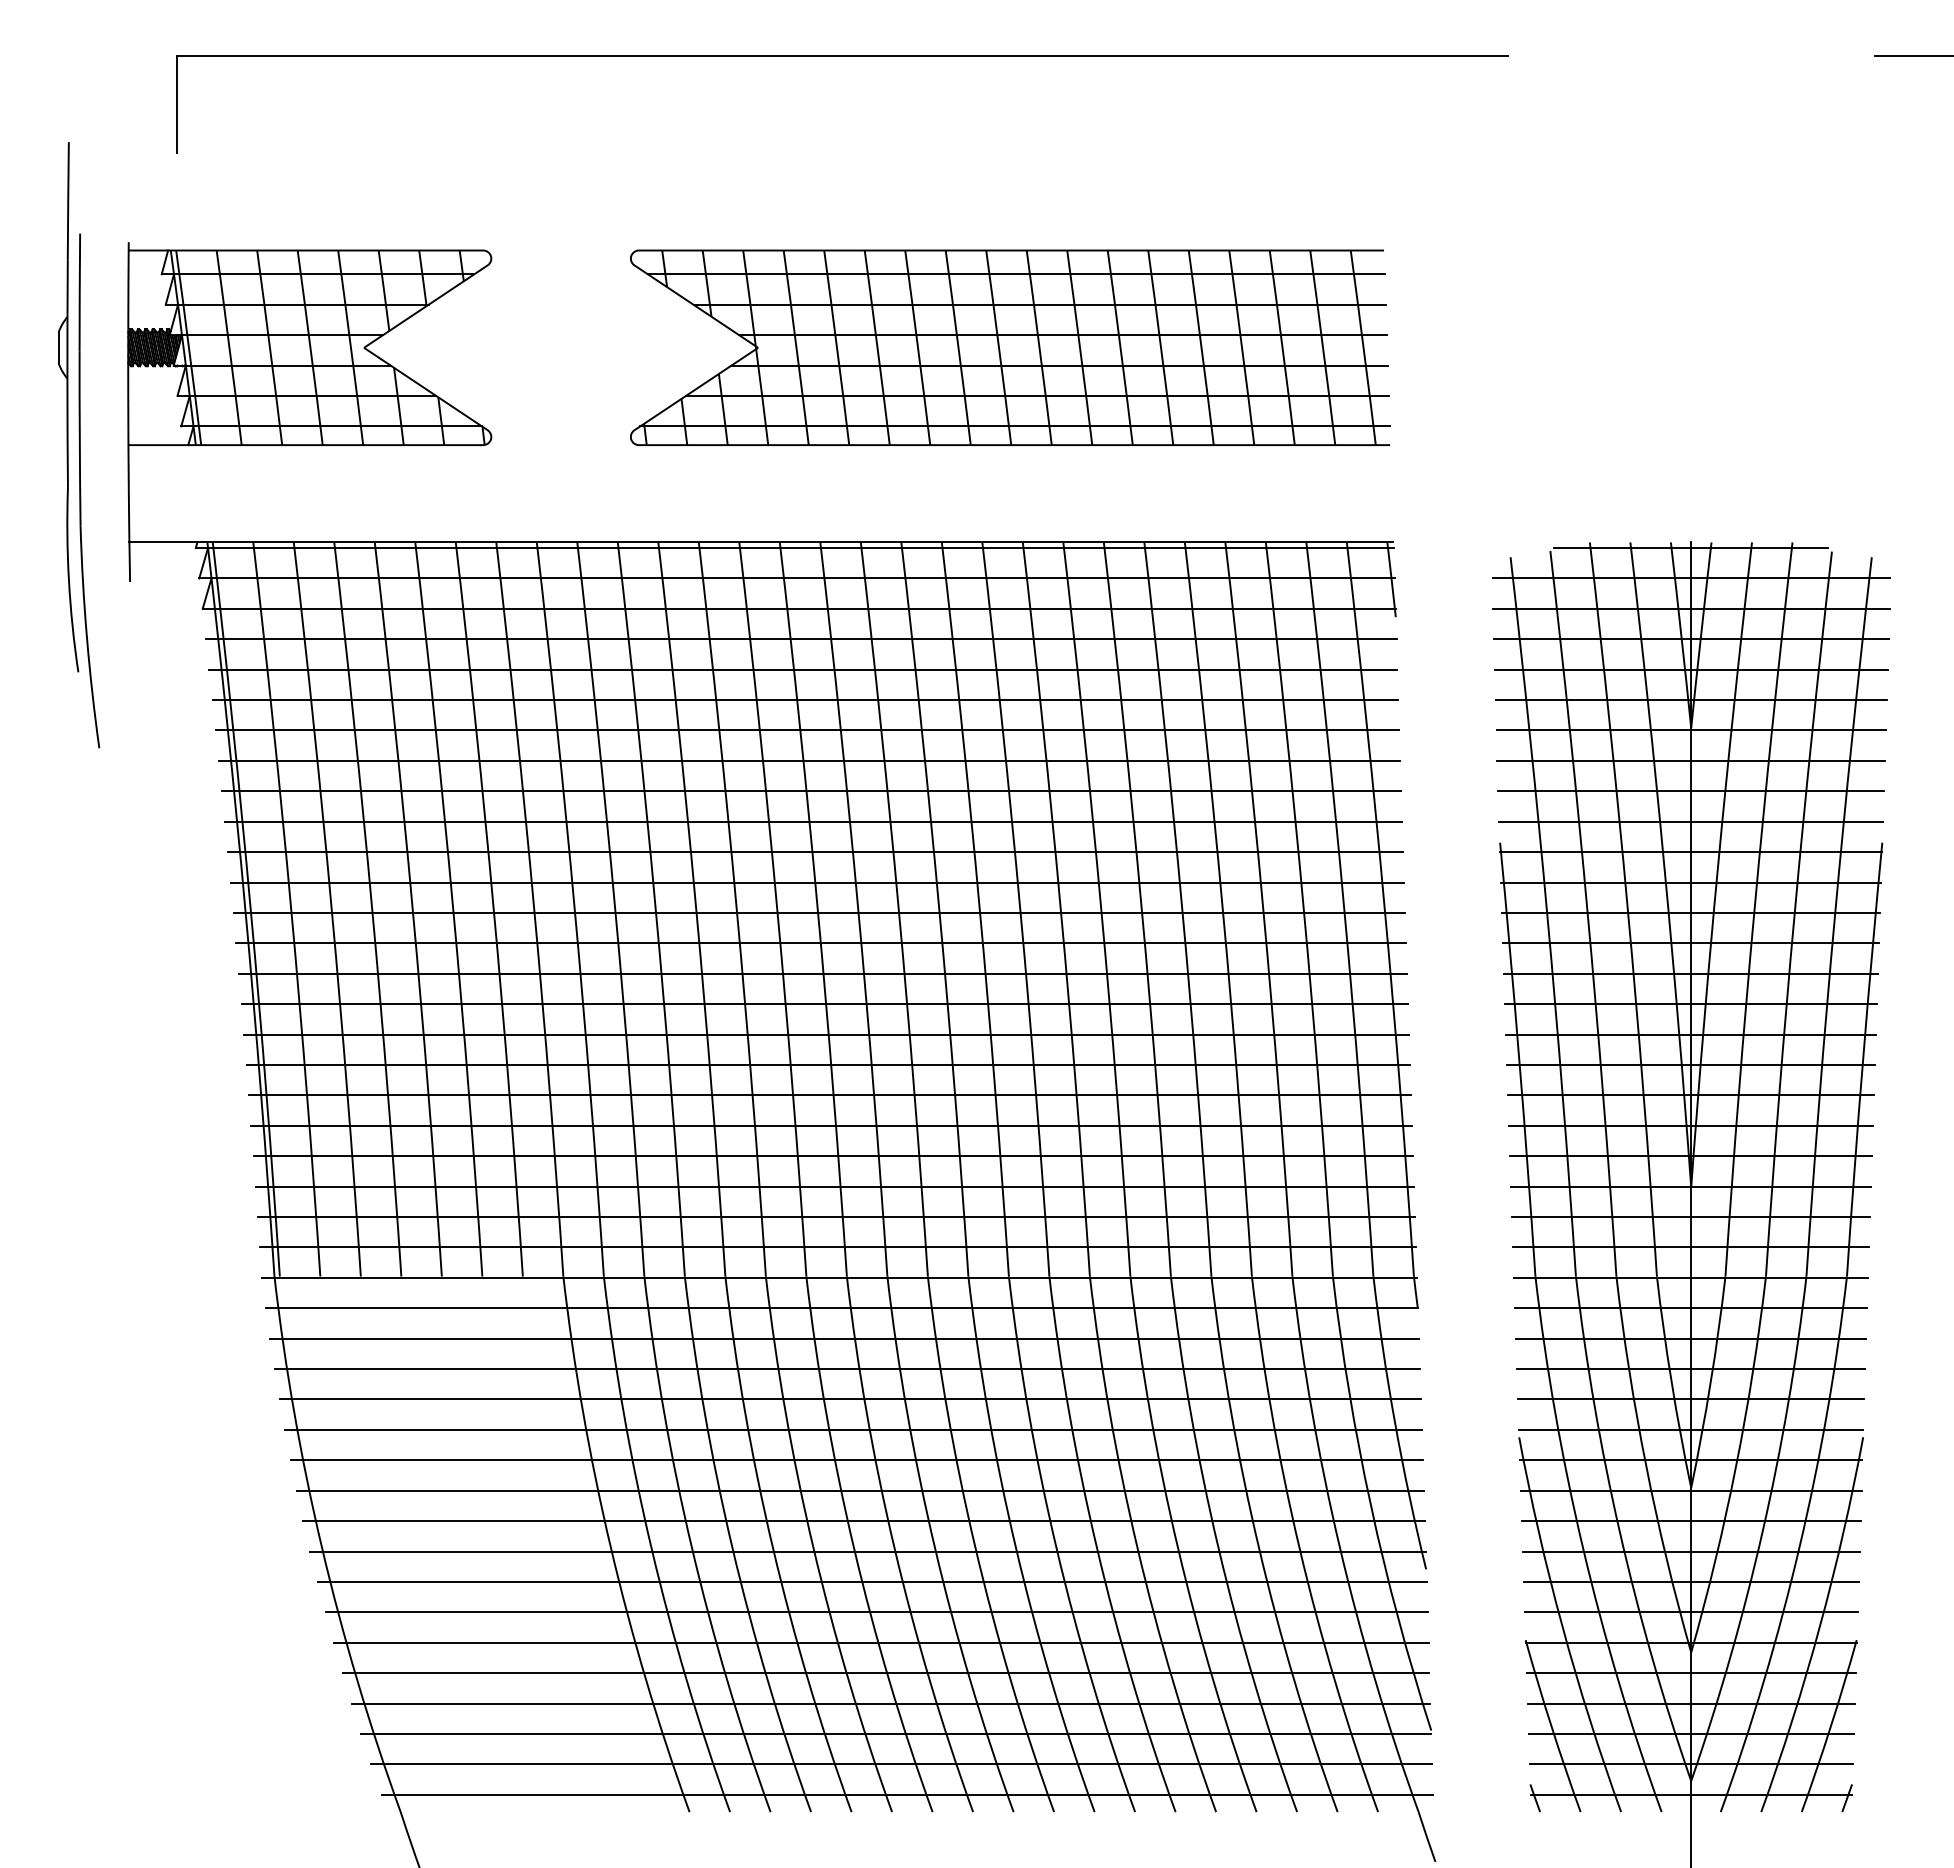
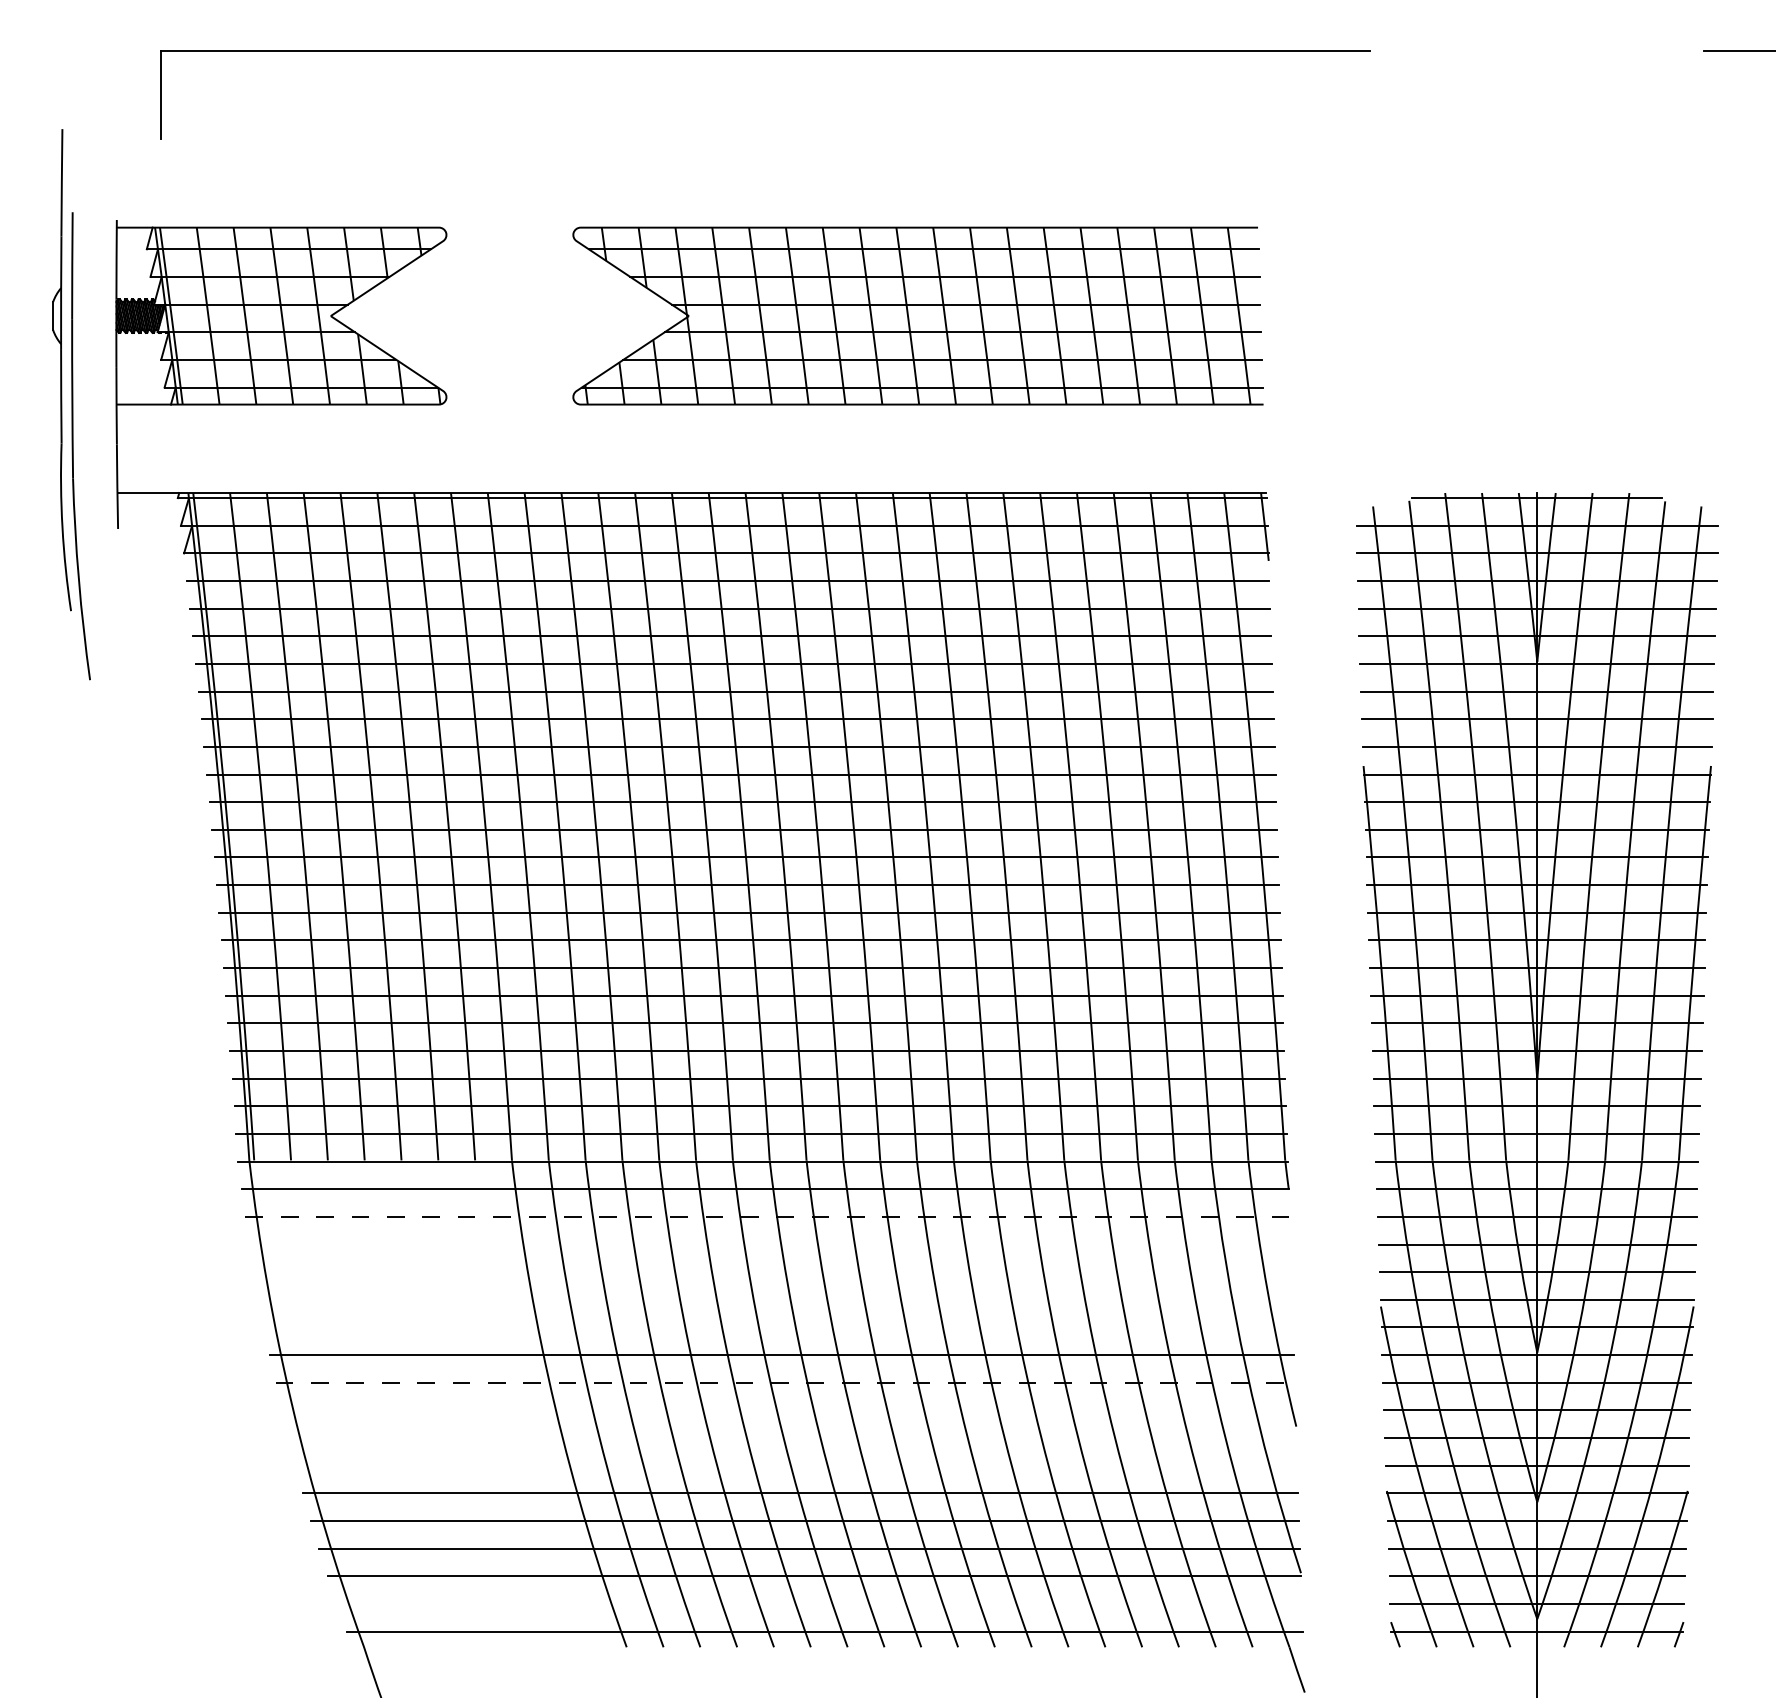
line: (845, 1338) -> (768, 1216), solid -> dashed
line: (846, 1369) -> (769, 1244), removed
line: (849, 1399) -> (772, 1272), removed
line: (853, 1429) -> (775, 1299), removed
line: (856, 1460) -> (778, 1327), removed
line: (864, 1521) -> (785, 1383), solid -> dashed
line: (867, 1551) -> (788, 1410), removed
line: (871, 1581) -> (792, 1437), removed
line: (876, 1612) -> (796, 1465), removed
line: (901, 1764) -> (819, 1604), removed

